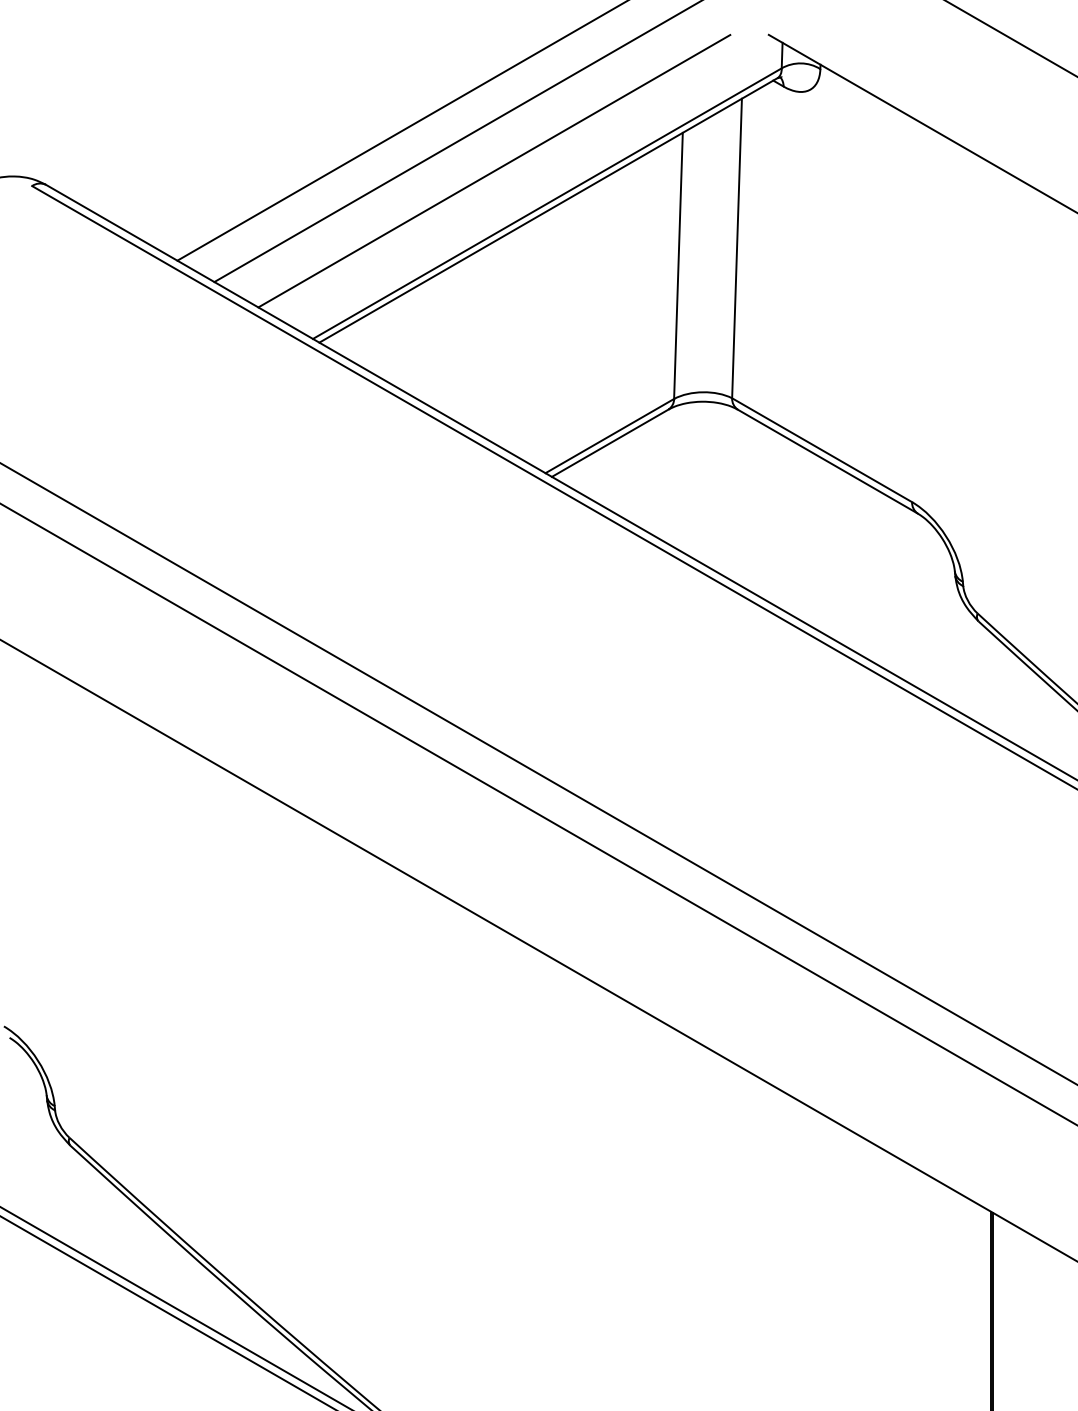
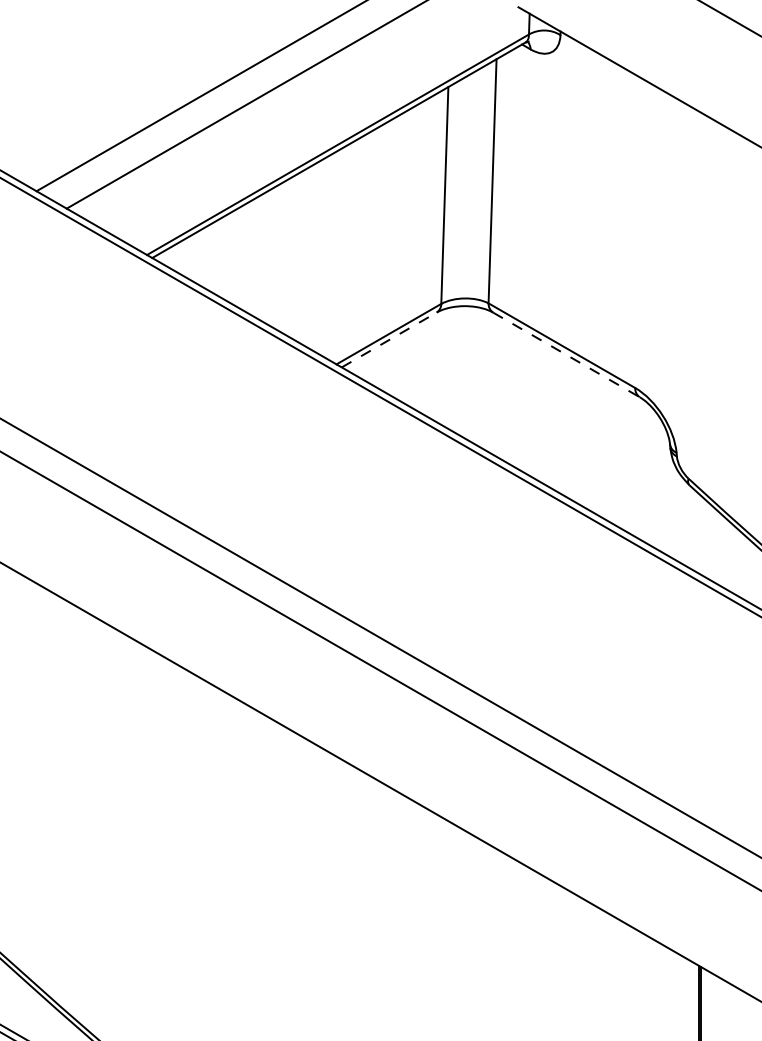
line: (494, 171) -> (294, 118), removed
line: (610, 443) -> (389, 340), solid -> dashed
line: (827, 461) -> (566, 354), solid -> dashed

